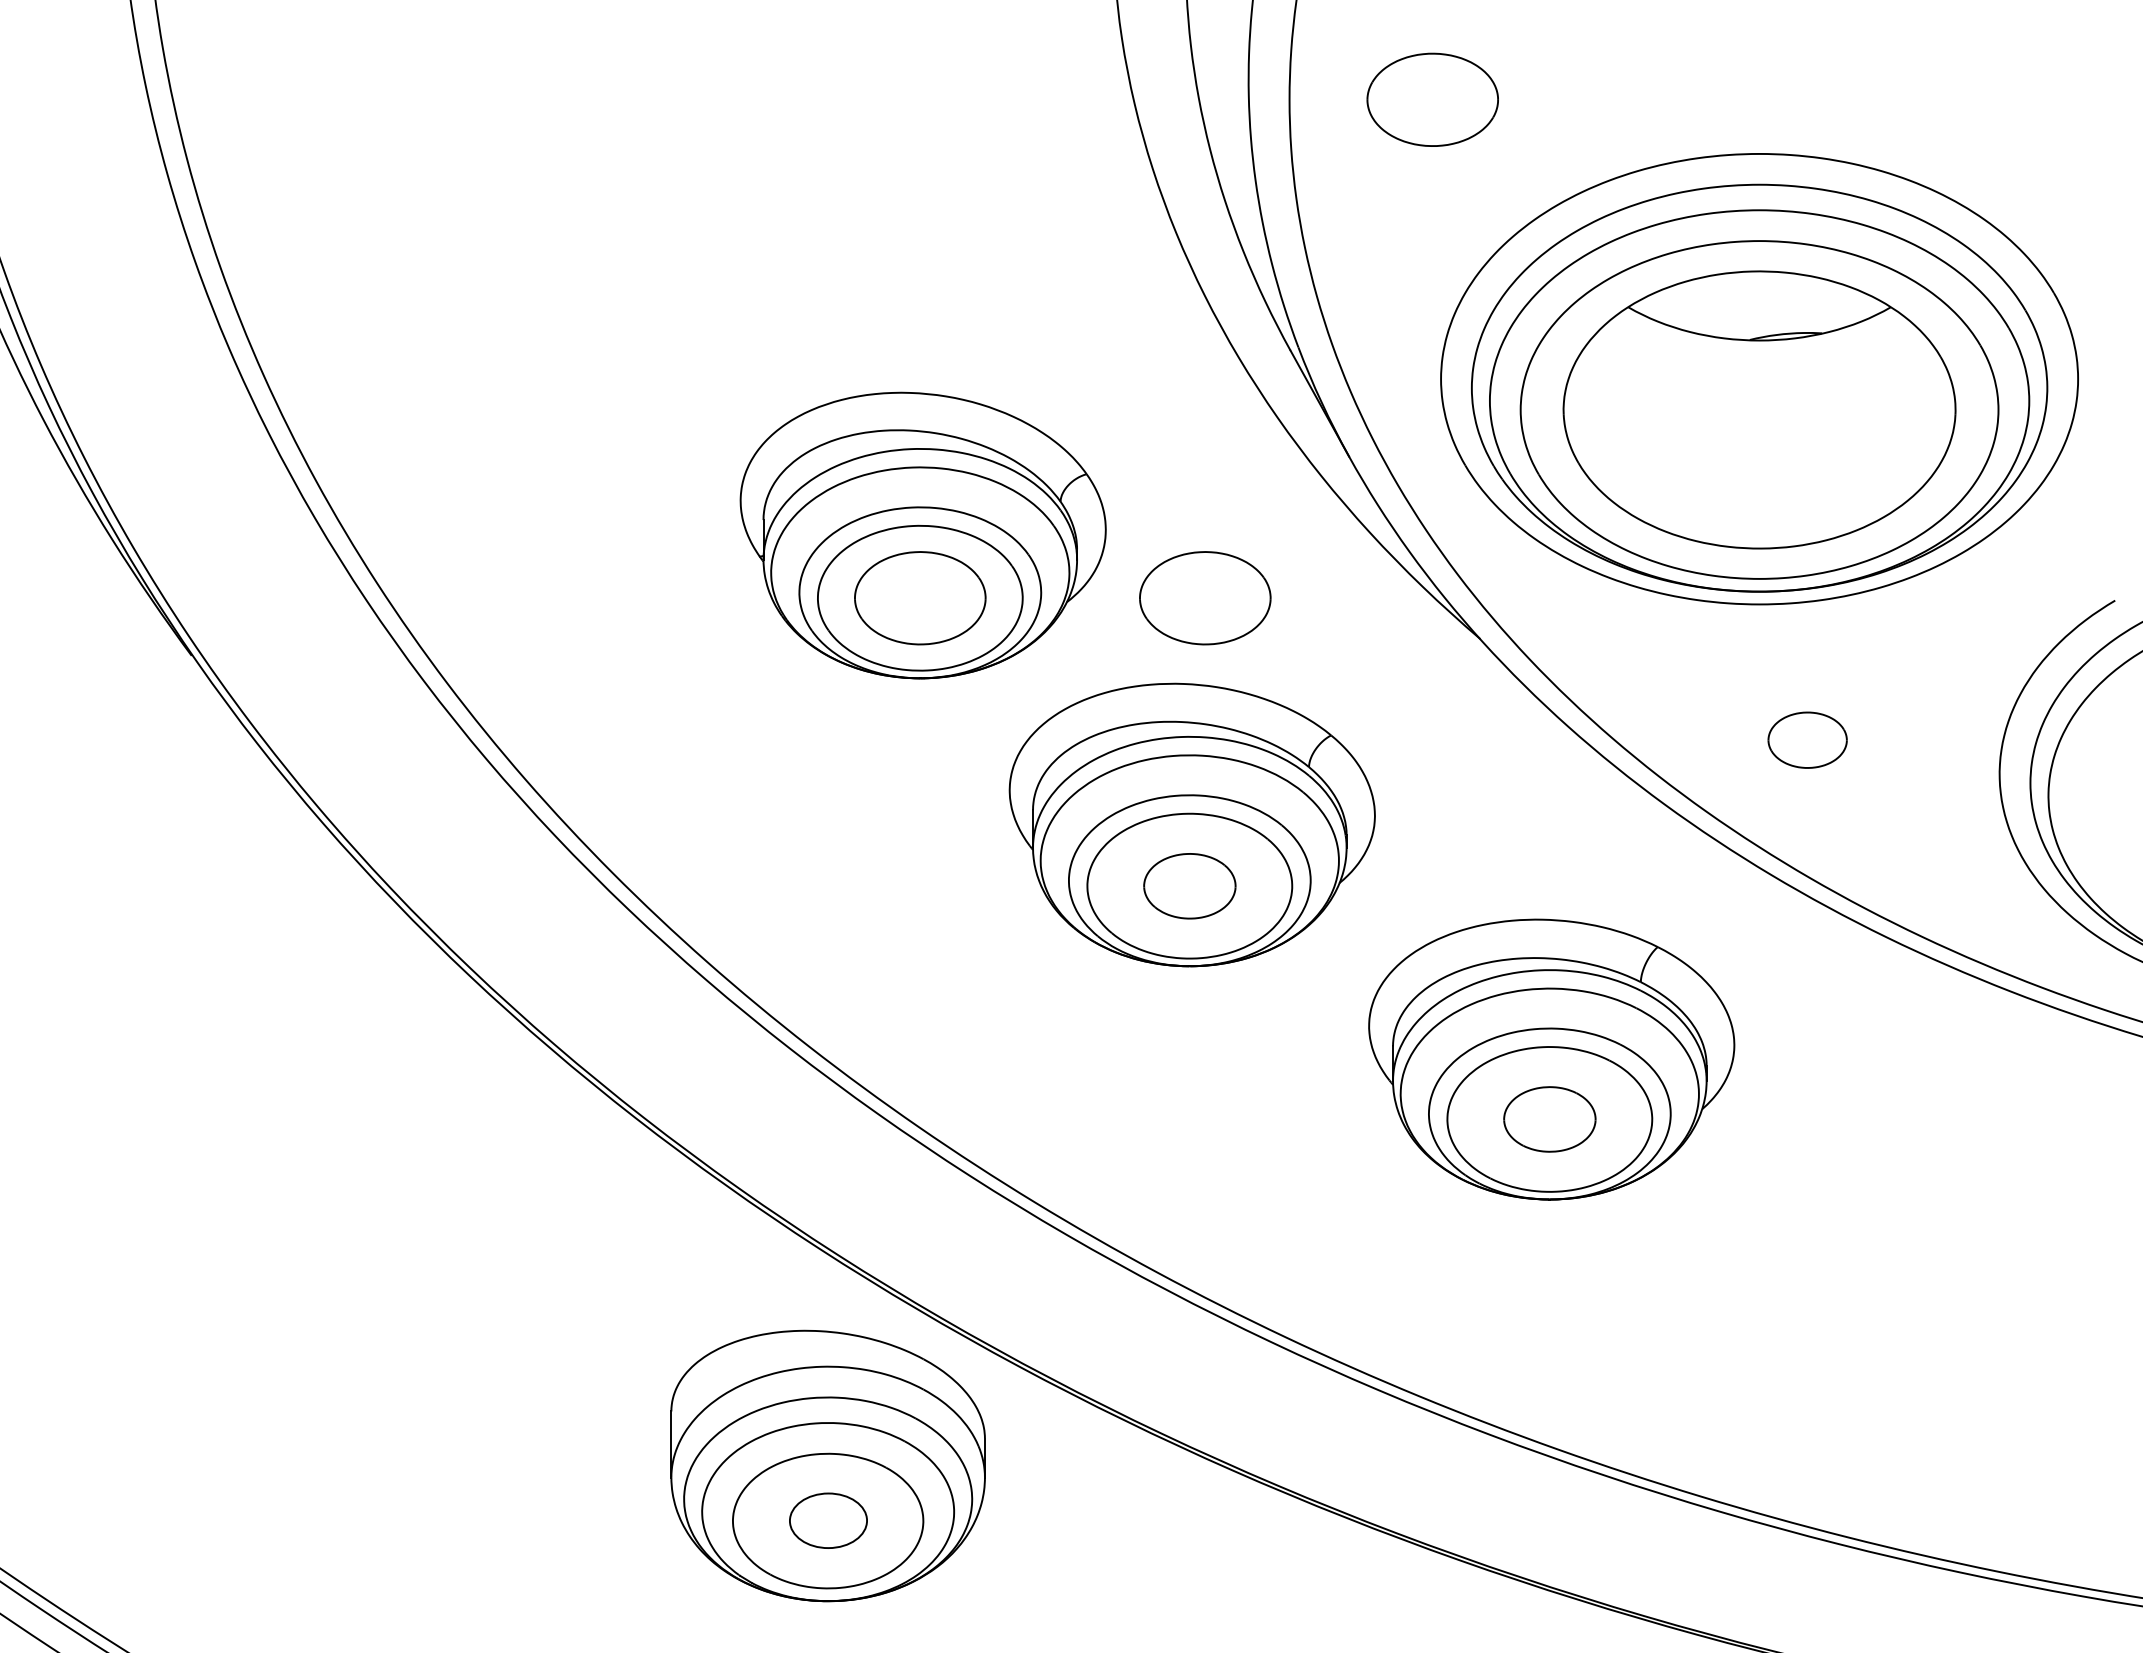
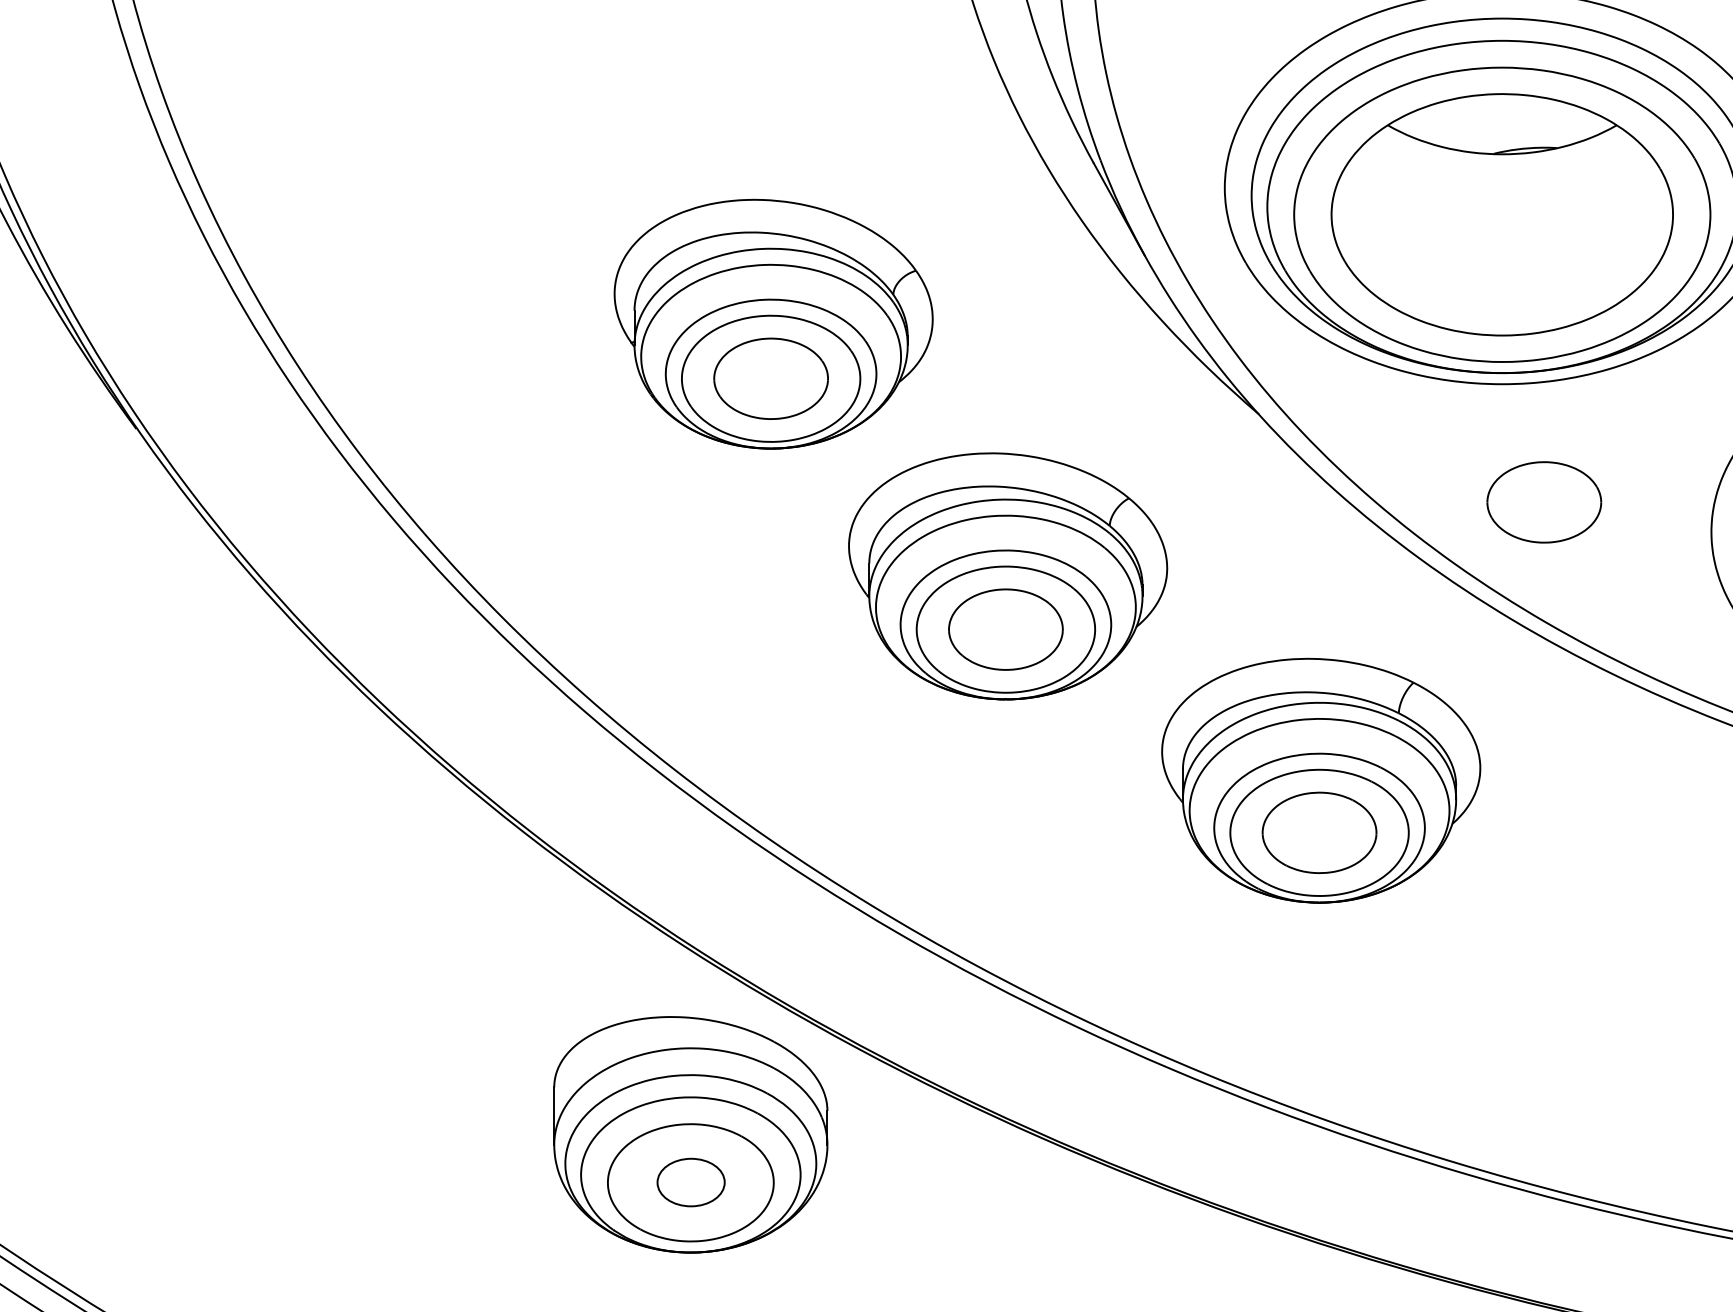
part: (1205, 598) -> (1019, 379), removed
part: (1807, 740) -> (1544, 502), size x1.67
part: (1189, 886) -> (1005, 629), size x1.43
part: (1549, 1119) -> (1319, 832), size x1.43

